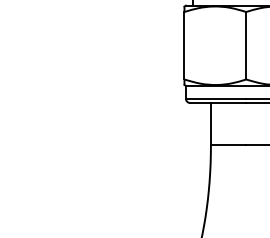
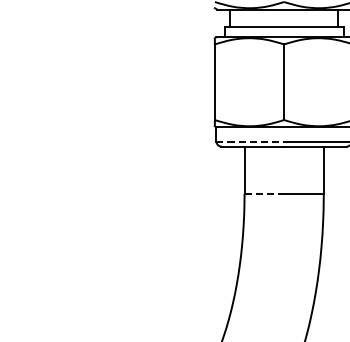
line: (216, 98) -> (250, 141), solid -> dashed
line: (228, 144) -> (264, 193), solid -> dashed

